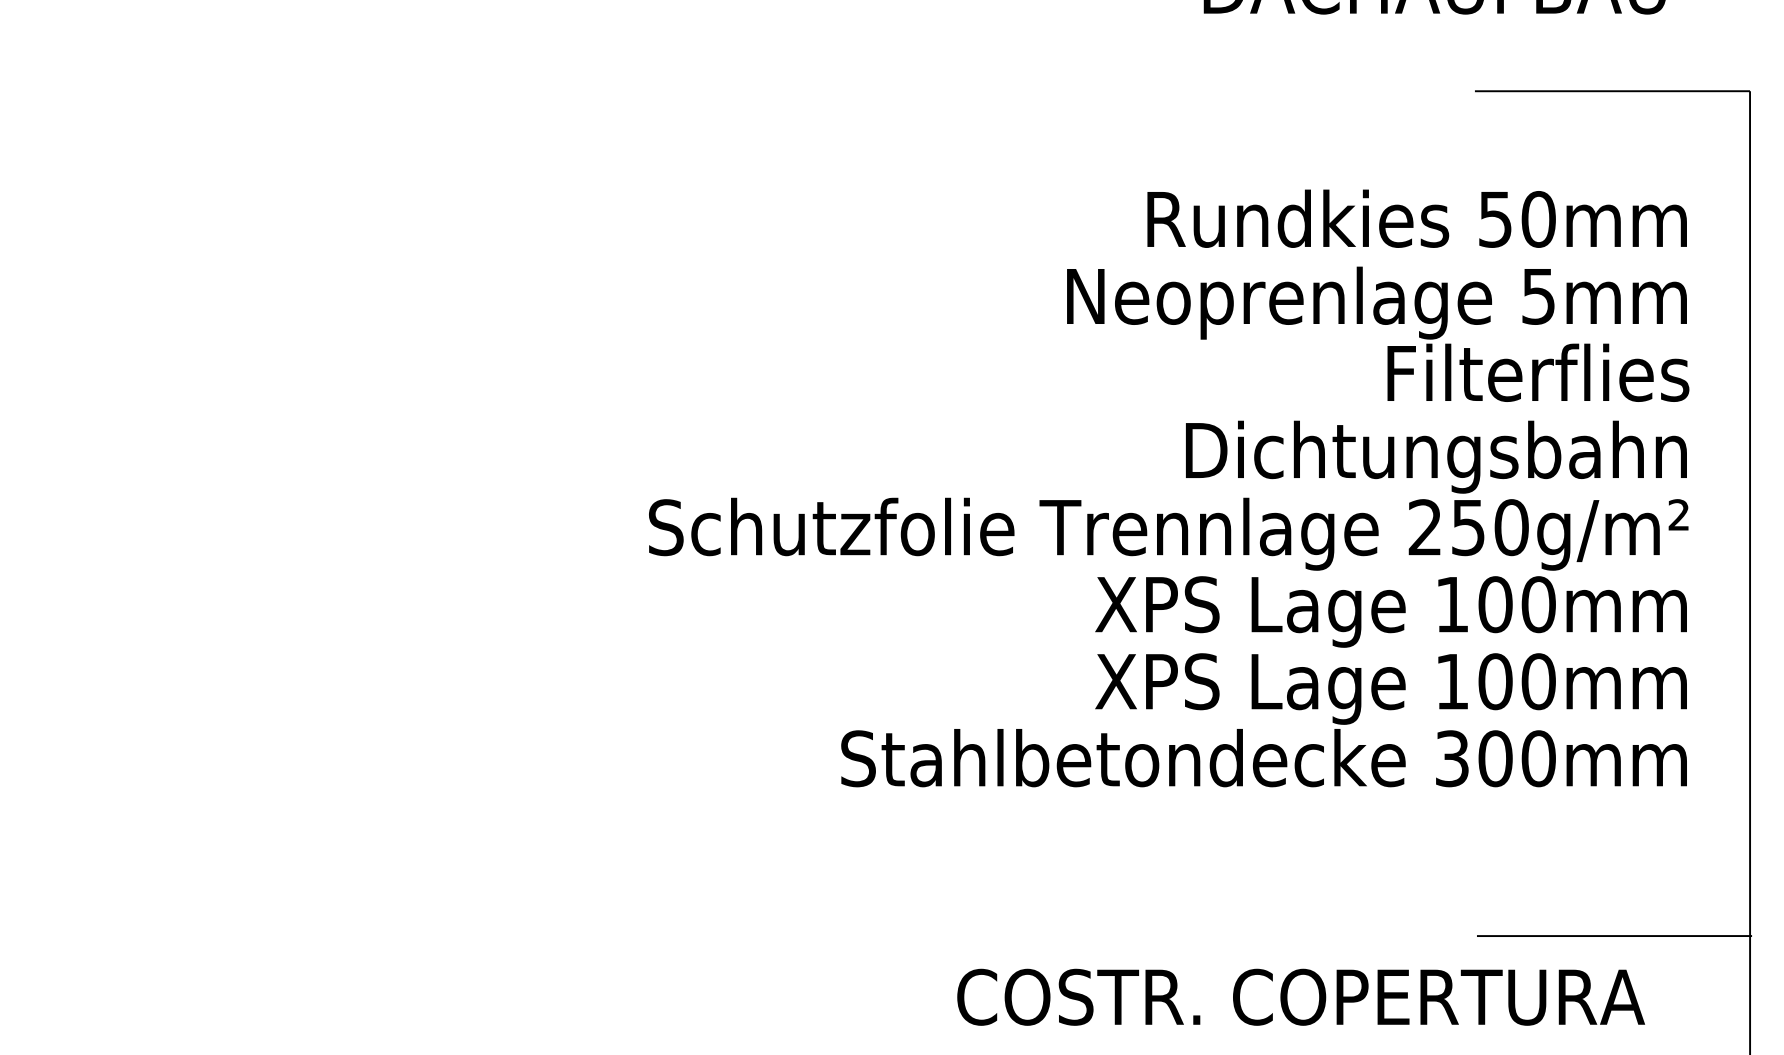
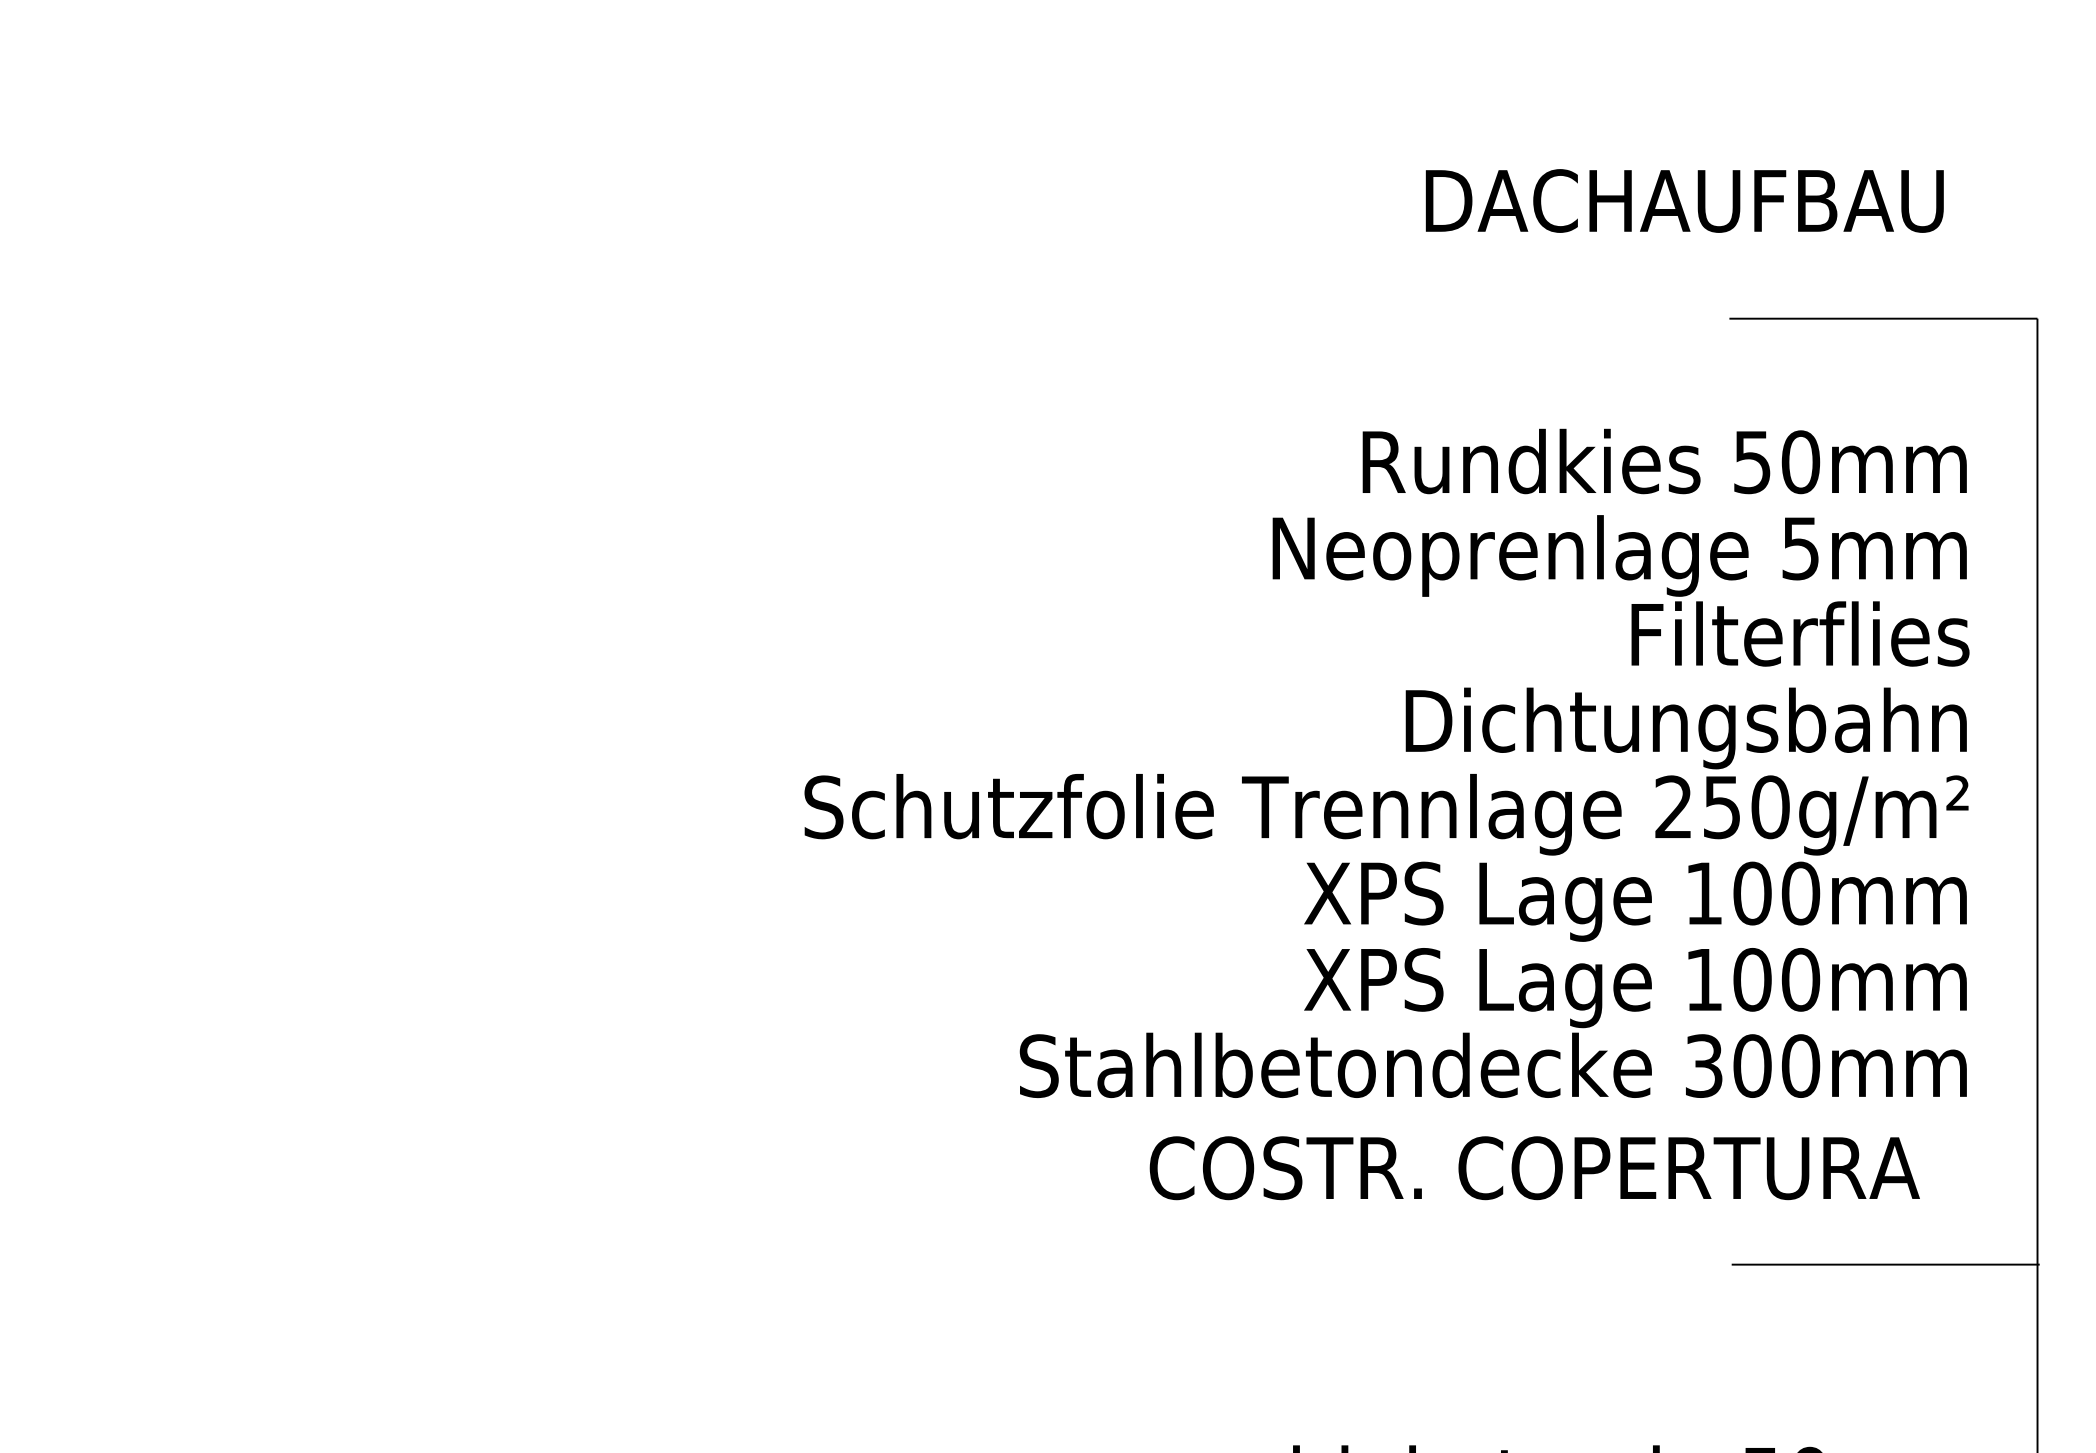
text: (1300, 997) -> (1534, 1168), moved

